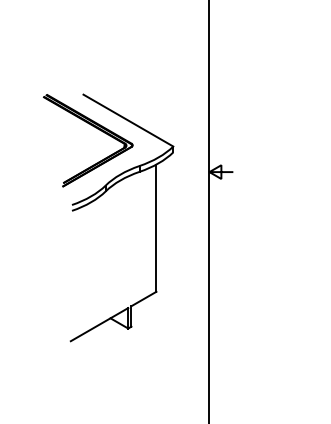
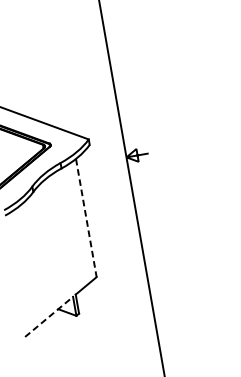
line: (156, 228) -> (86, 218), solid -> dashed
line: (99, 324) -> (49, 316), solid -> dashed

